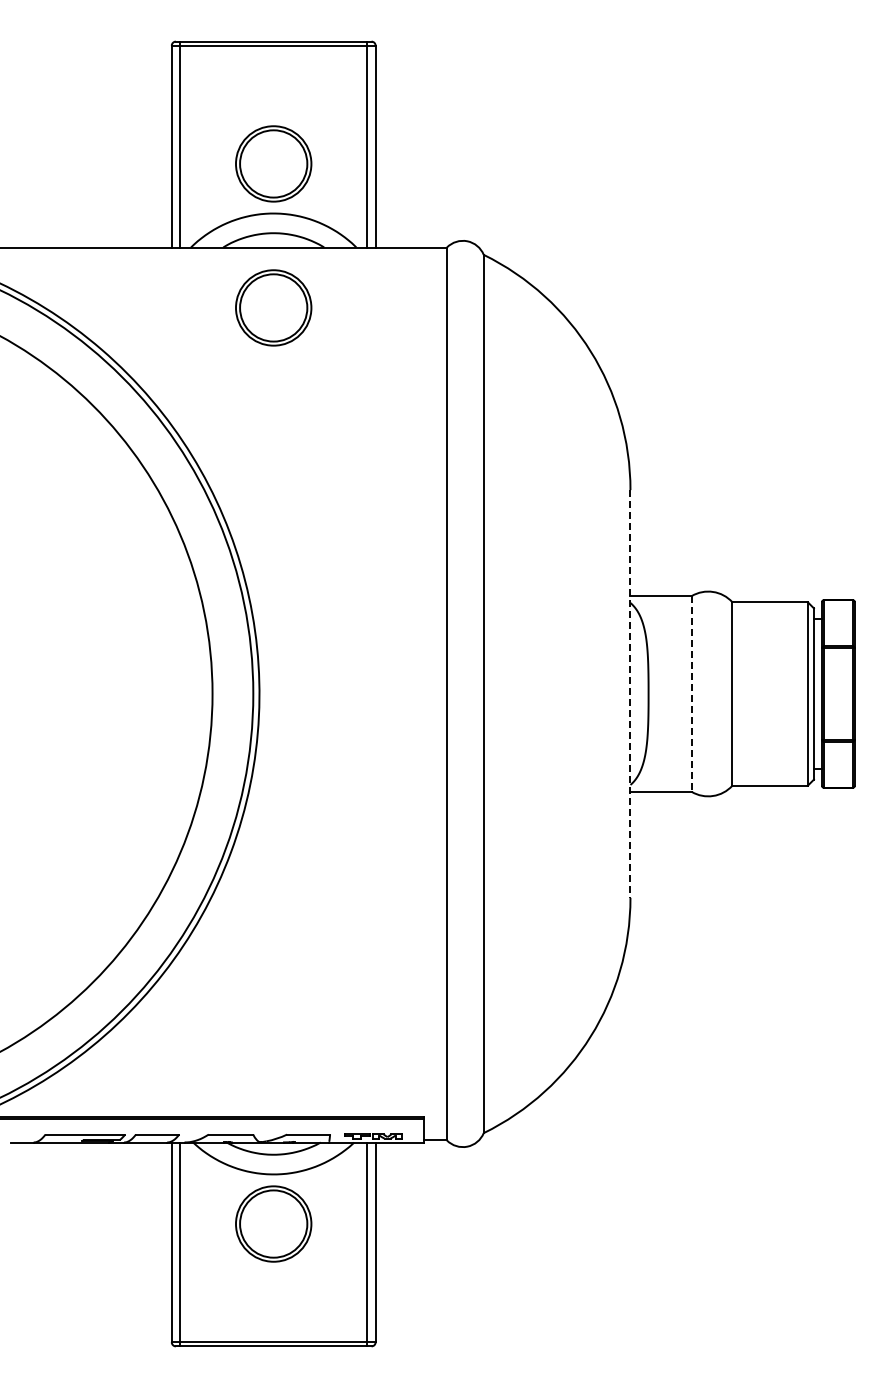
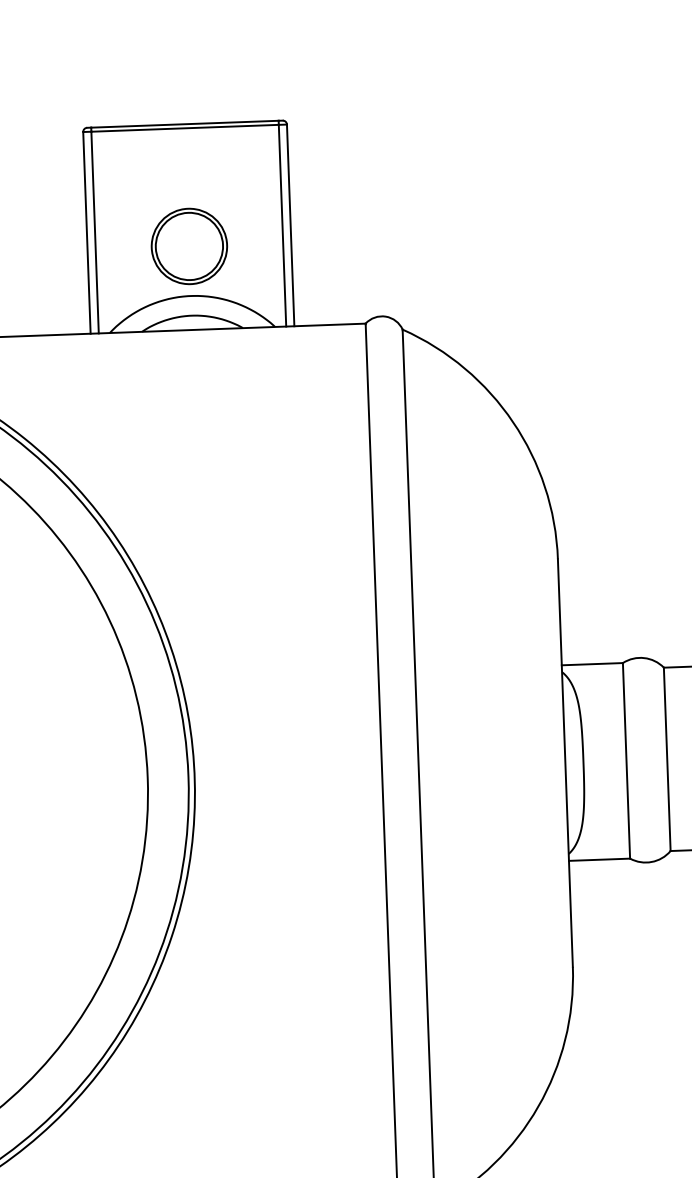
part: (273, 307) -> (194, 389), removed
line: (630, 694) -> (565, 763), dashed -> solid
line: (691, 694) -> (626, 761), dashed -> solid

